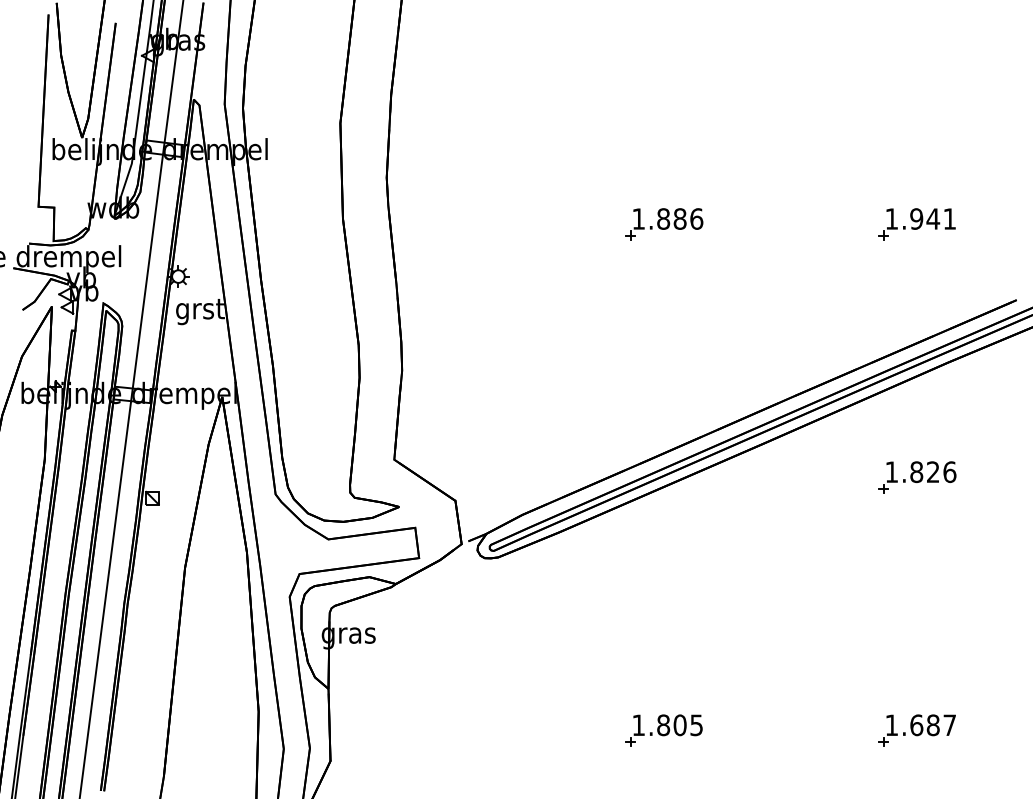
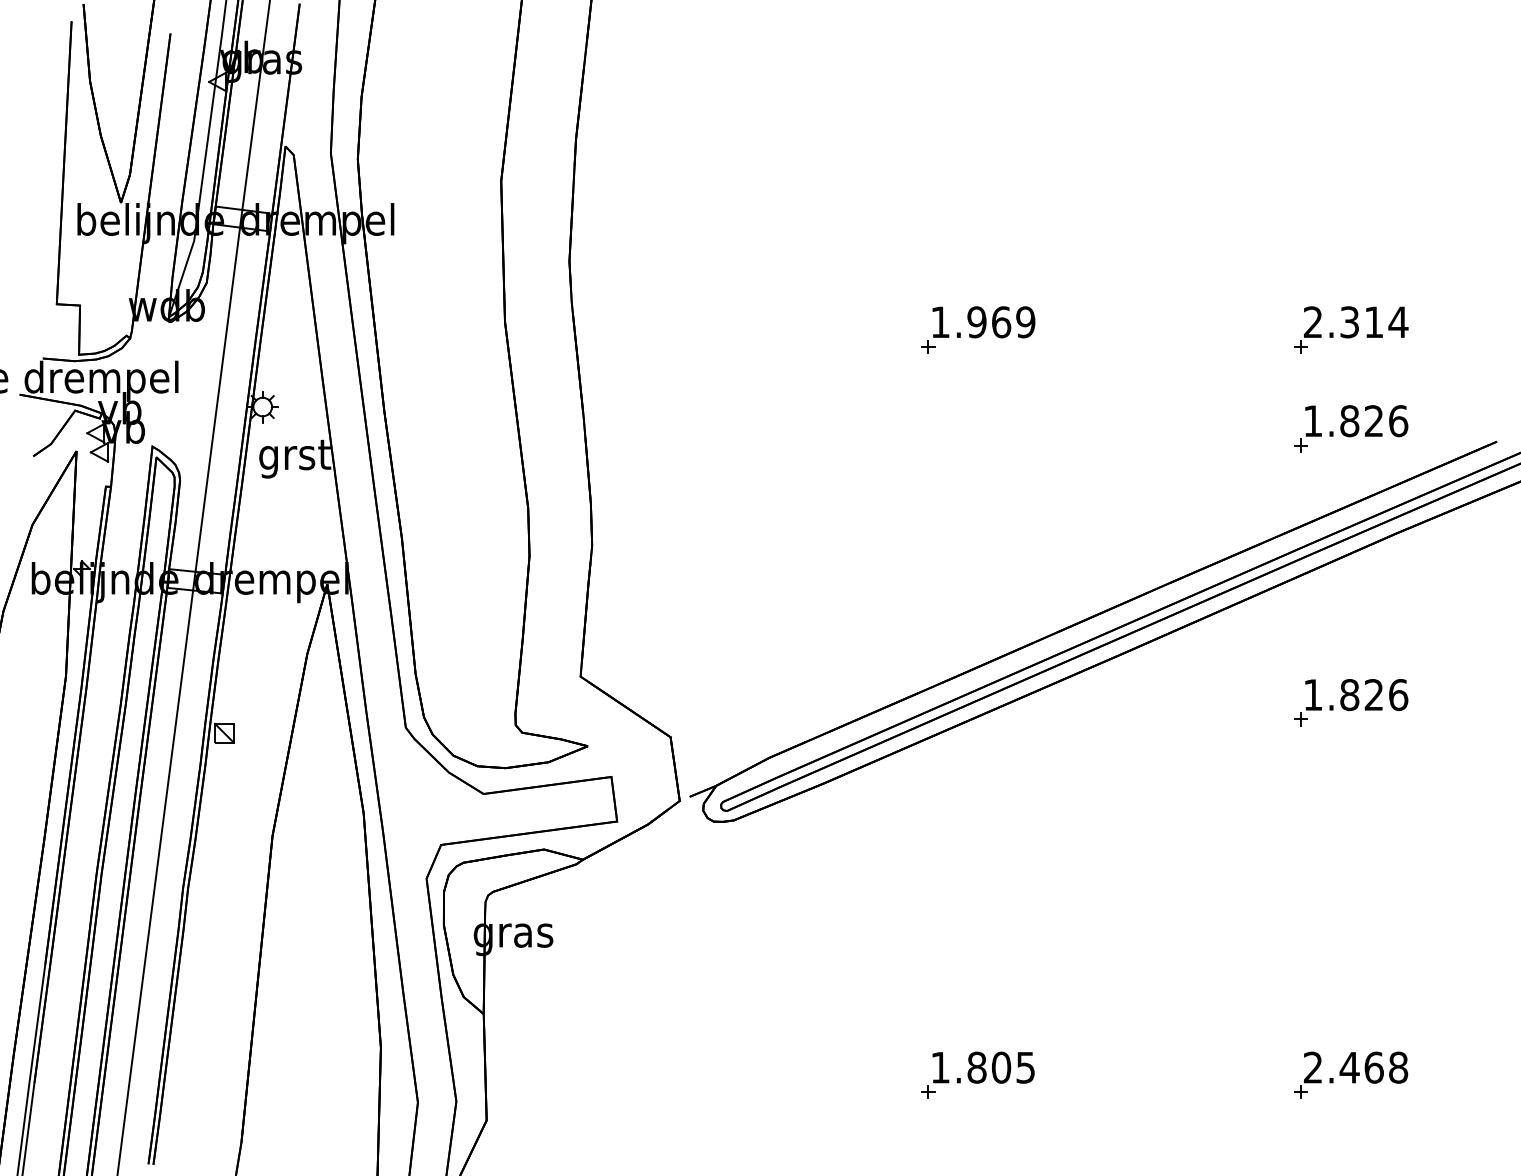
text: (680, 218) -> (1001, 321), 1.886 -> 1.969
text: (920, 218) -> (1355, 321), 1.941 -> 2.314
part: (917, 291) -> (1350, 428), added
text: (920, 725) -> (1355, 1067), 1.687 -> 2.468

